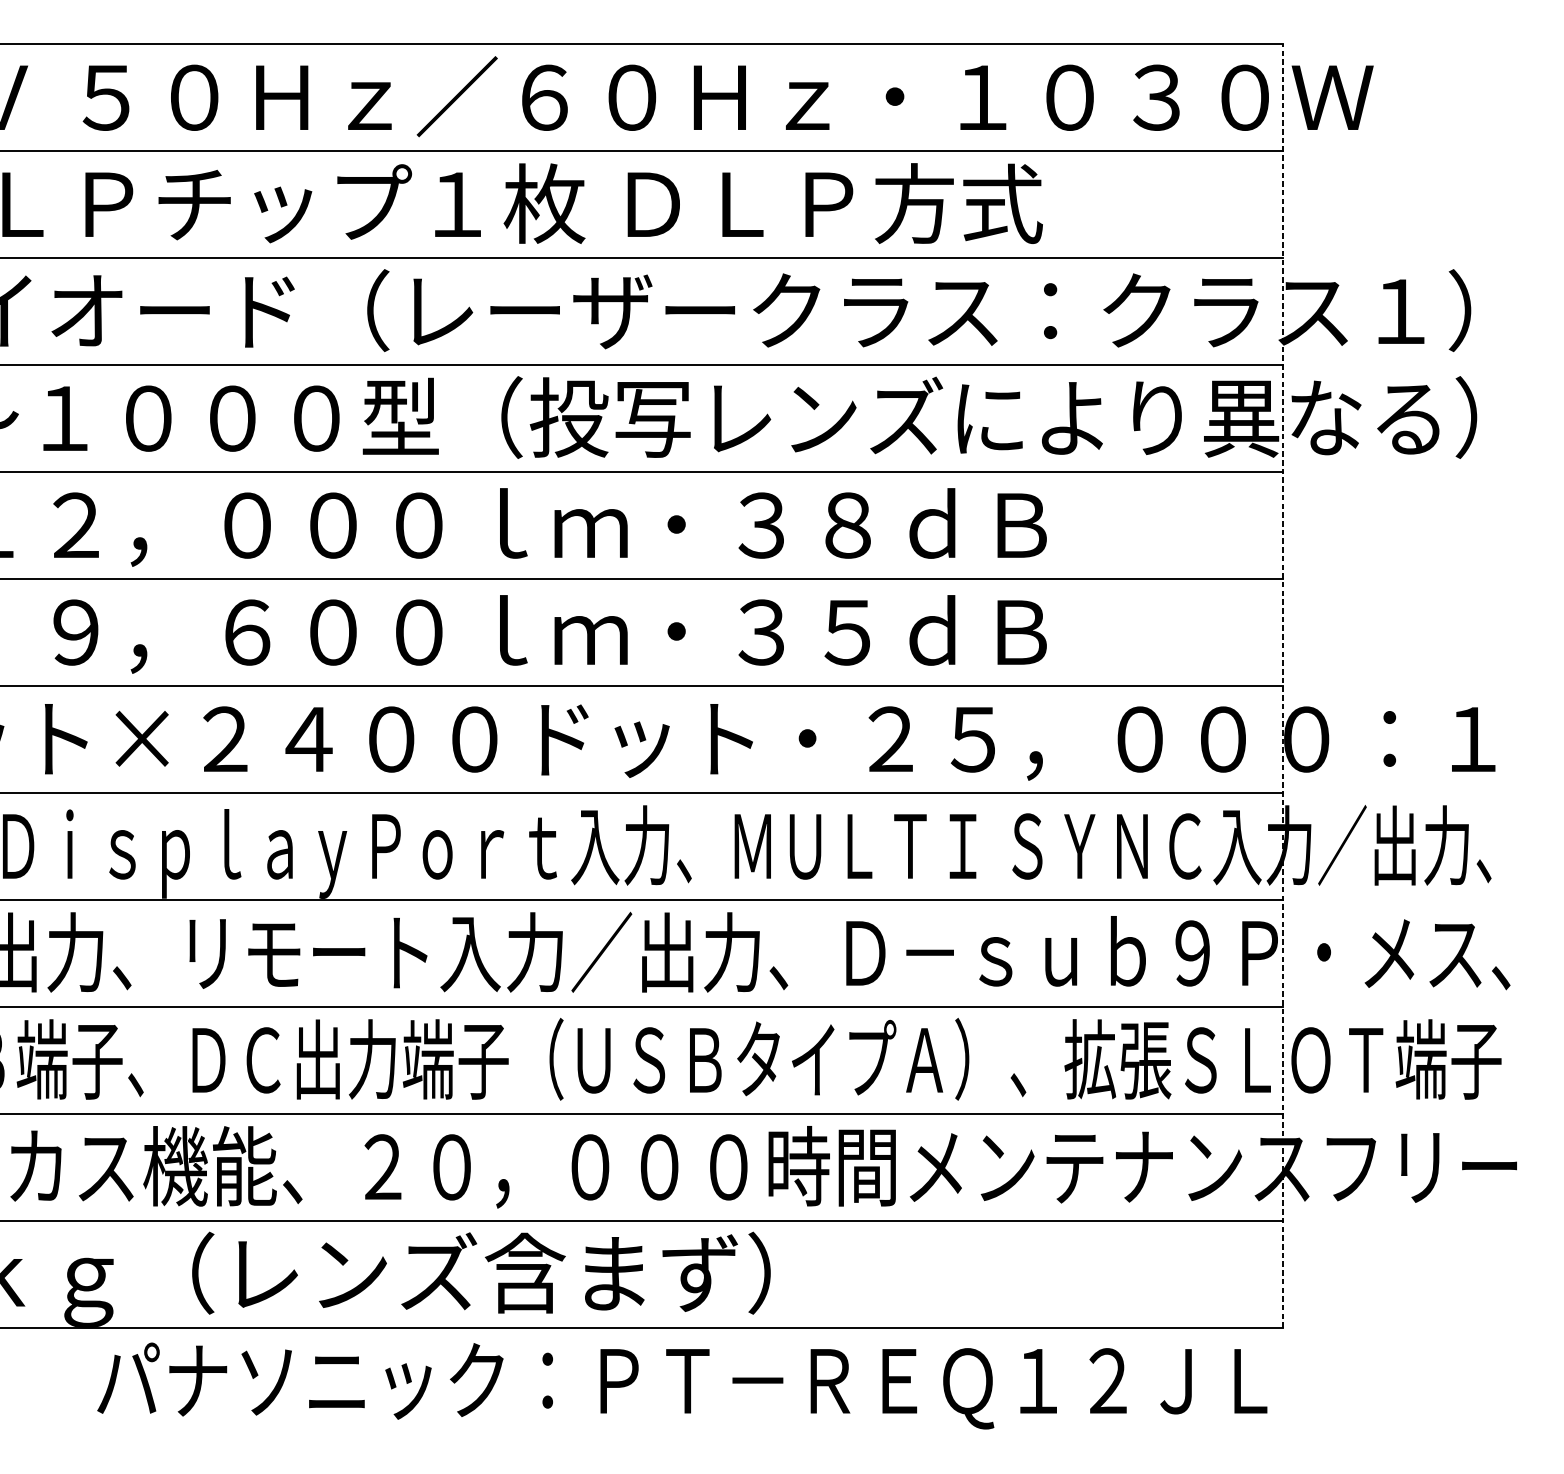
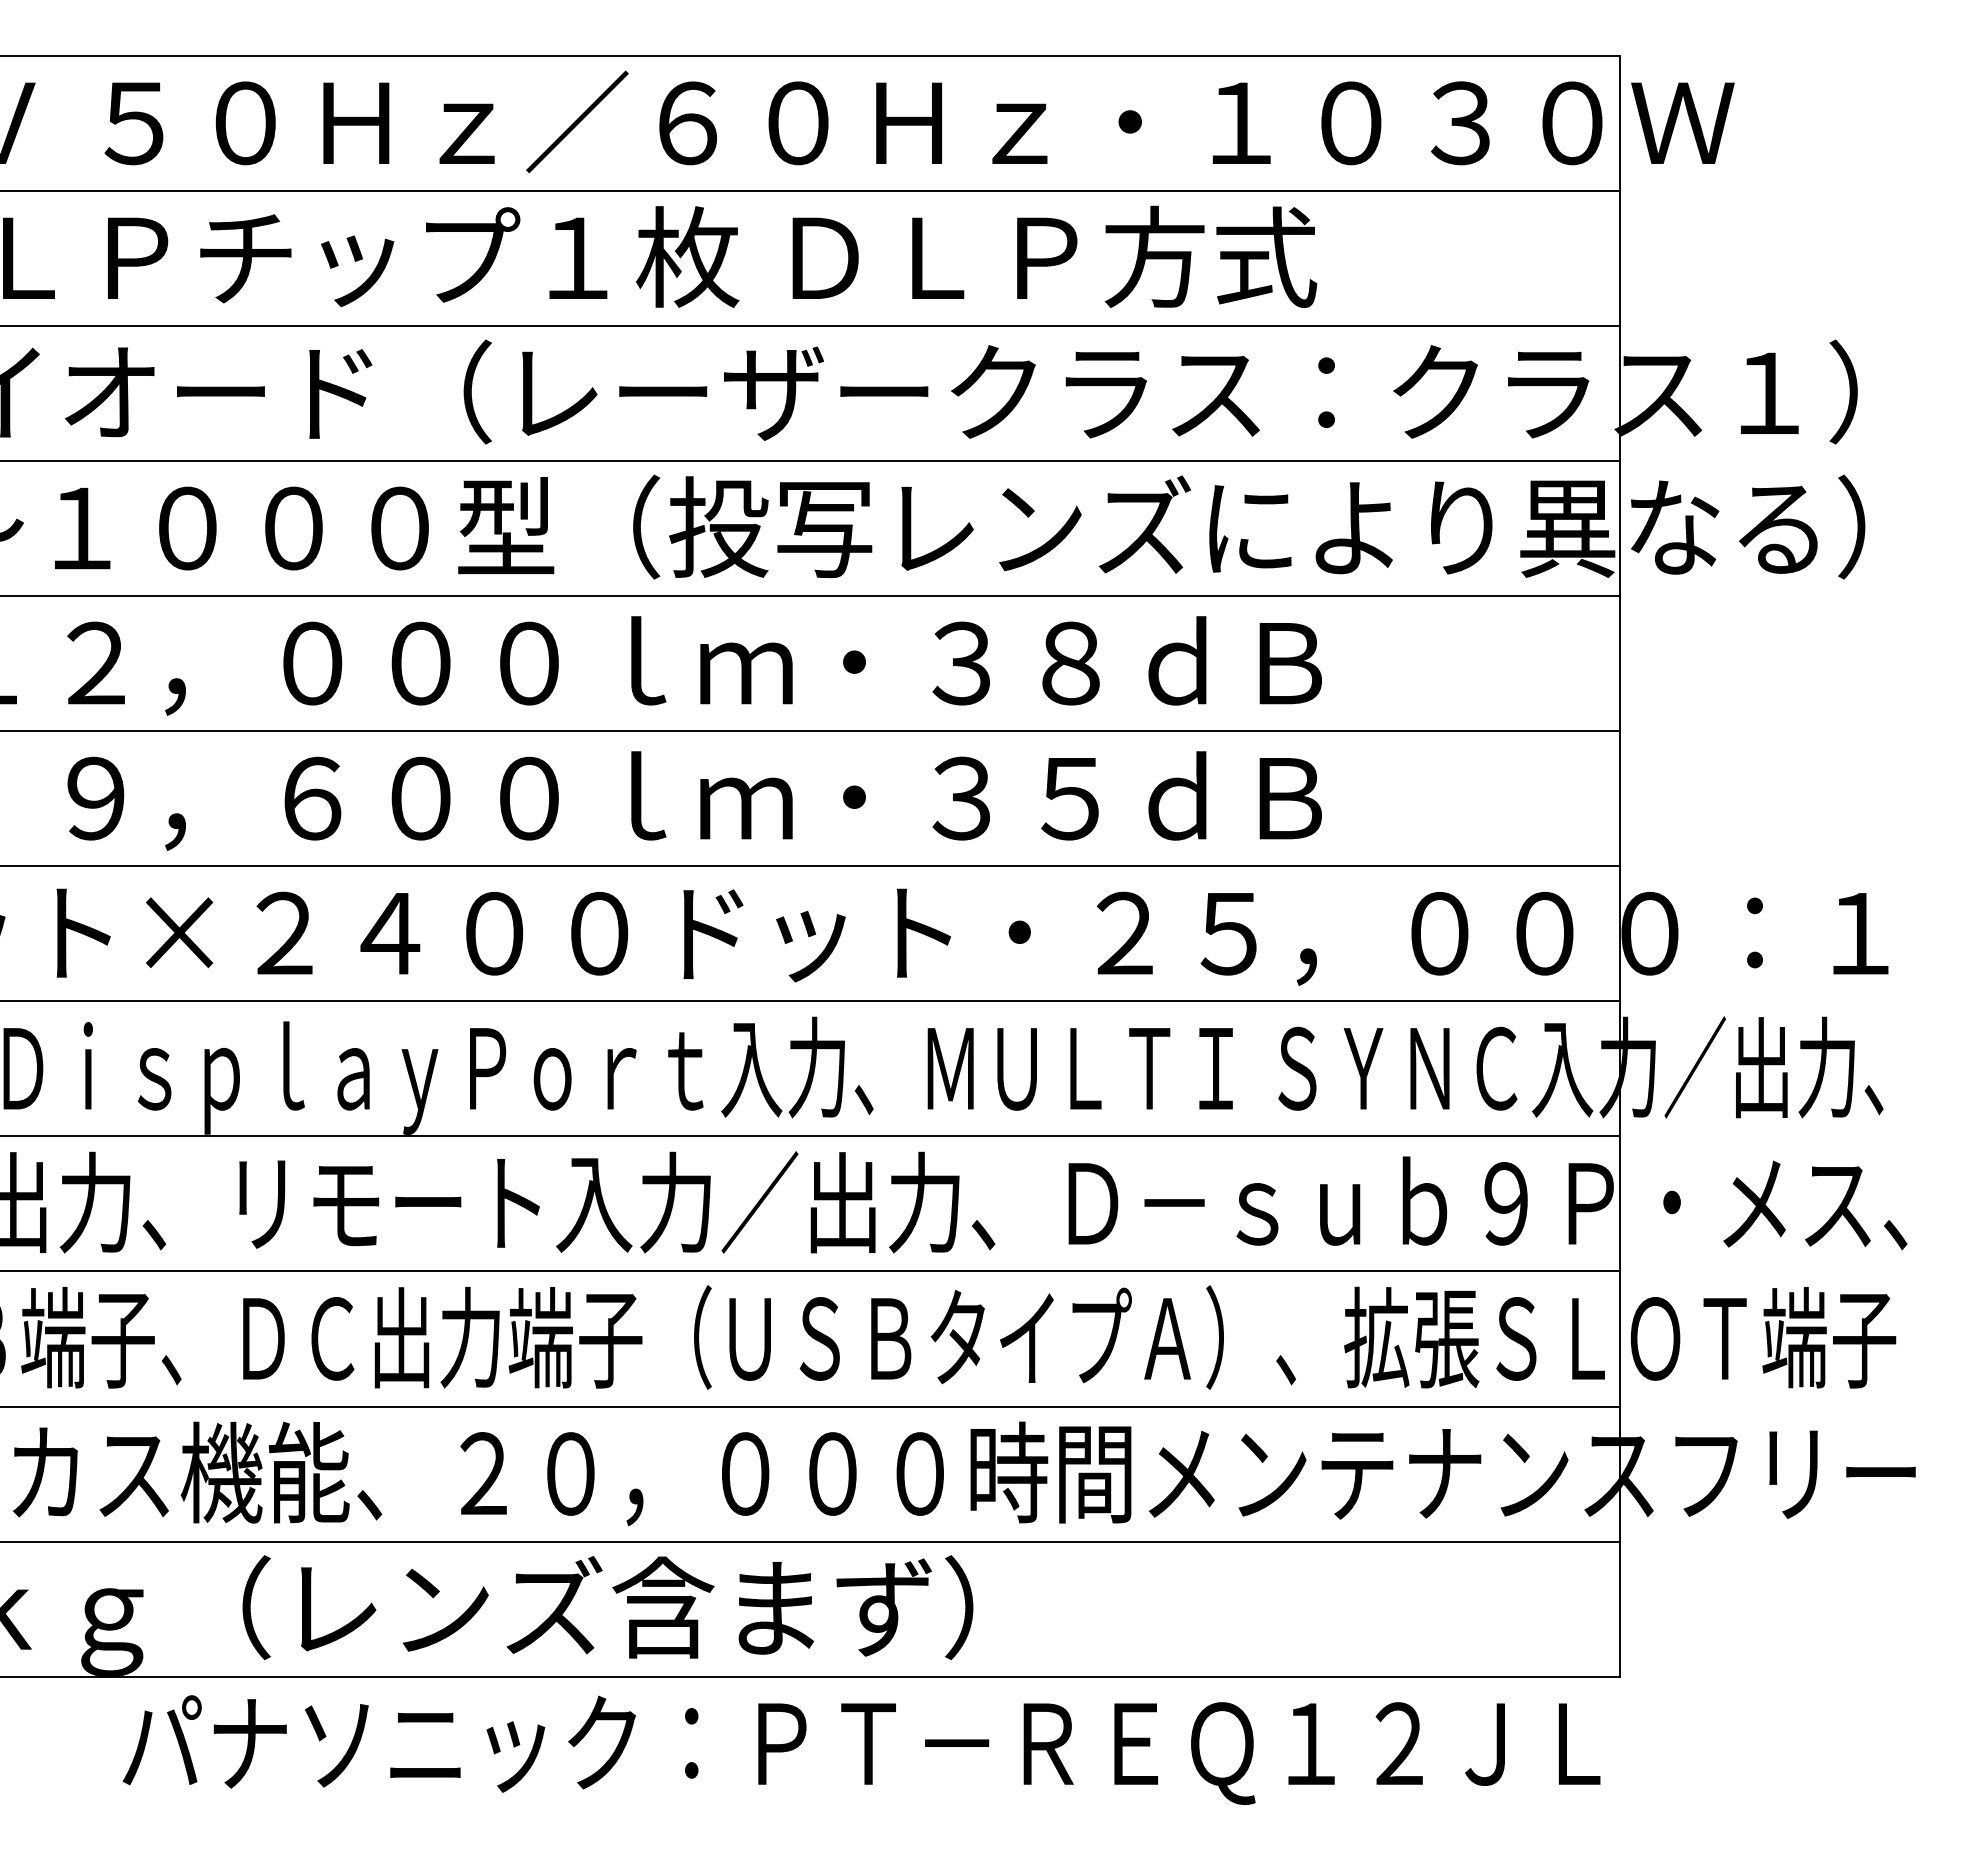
line: (1283, 685) -> (1620, 865), dashed -> solid

